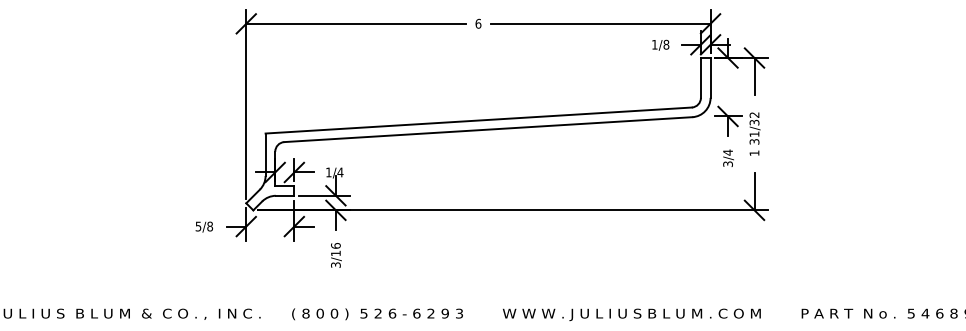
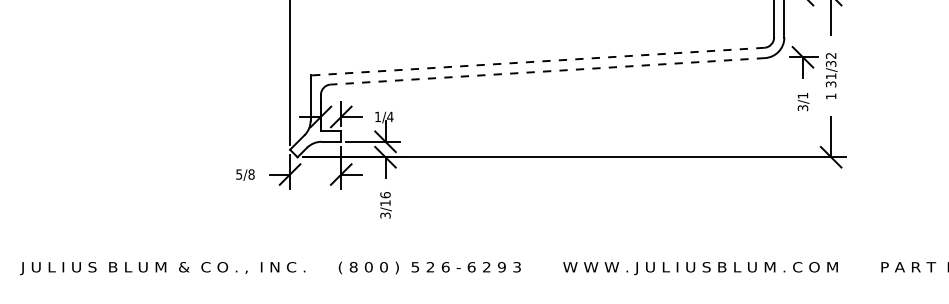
line: (478, 120) -> (537, 61), solid -> dashed
line: (487, 129) -> (546, 71), solid -> dashed
text: (727, 152) -> (802, 95), 3/4 -> 3/1

